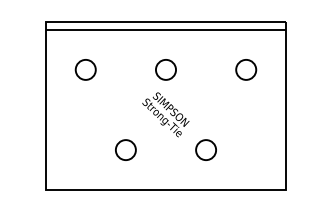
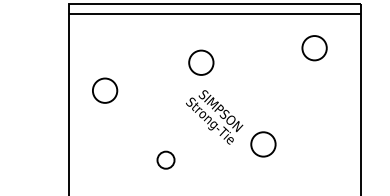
circle: (85, 69) -> (104, 90), moved
circle: (165, 69) -> (200, 62), moved
circle: (246, 69) -> (314, 47), moved
circle: (125, 149) -> (165, 159), size x0.7
circle: (205, 149) -> (262, 143), moved

